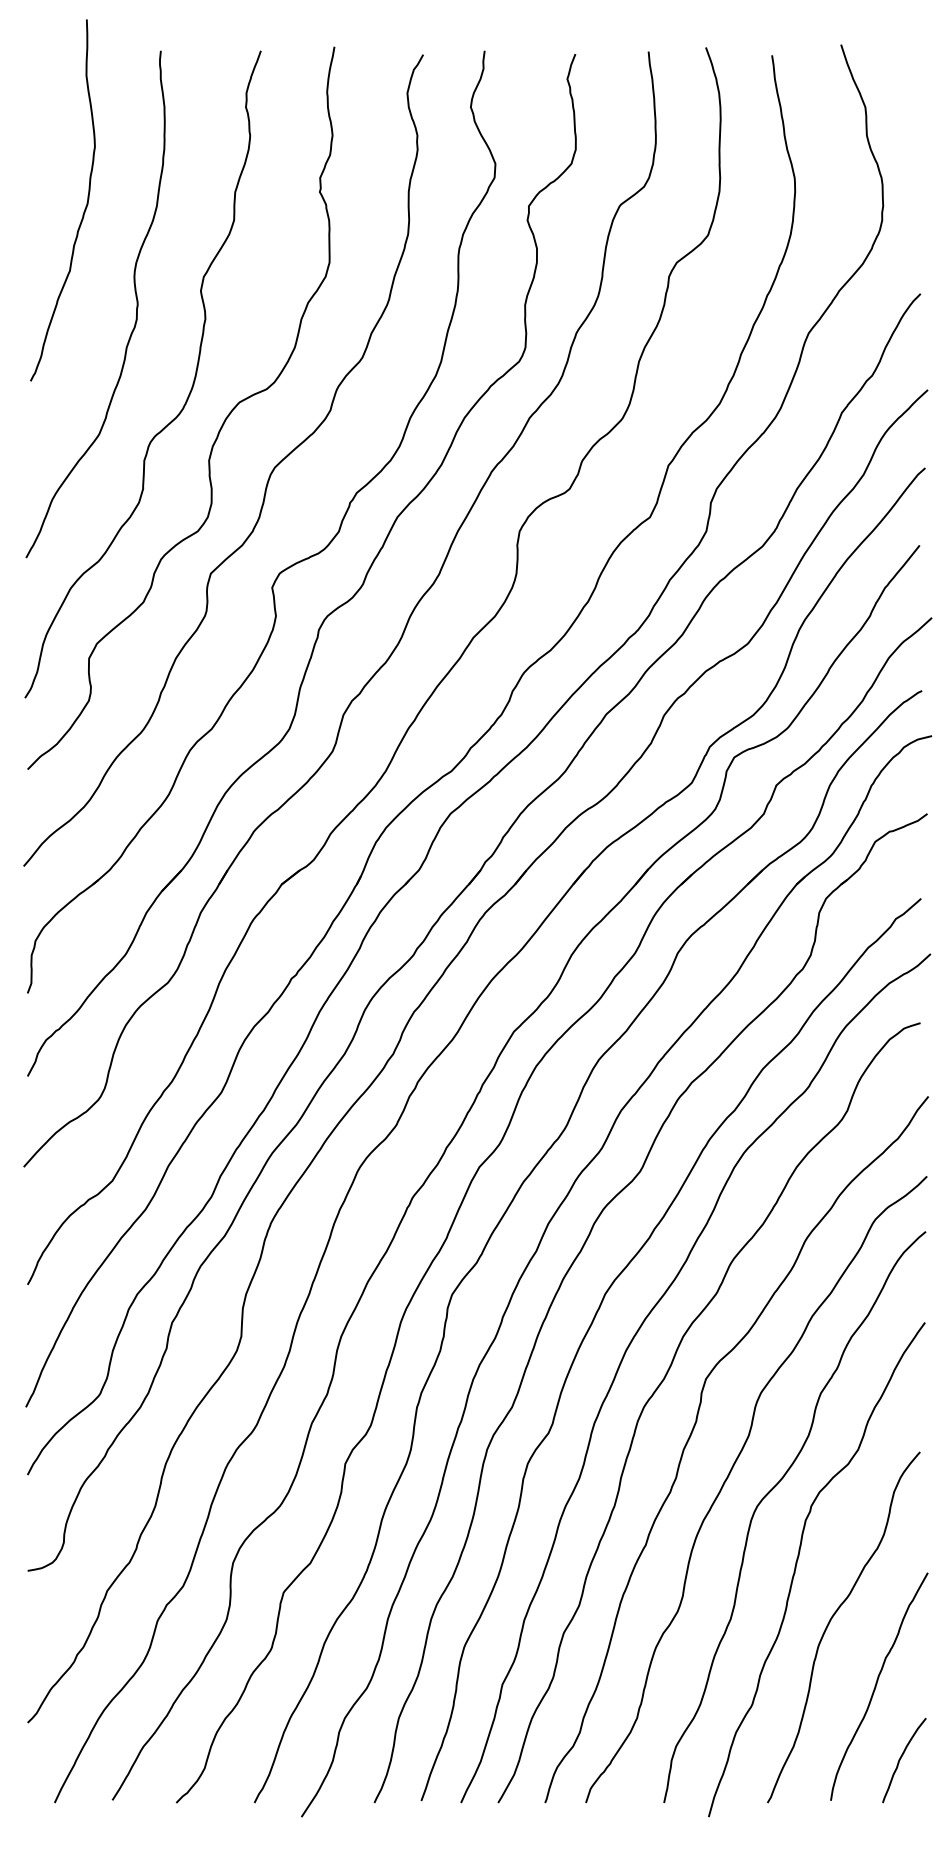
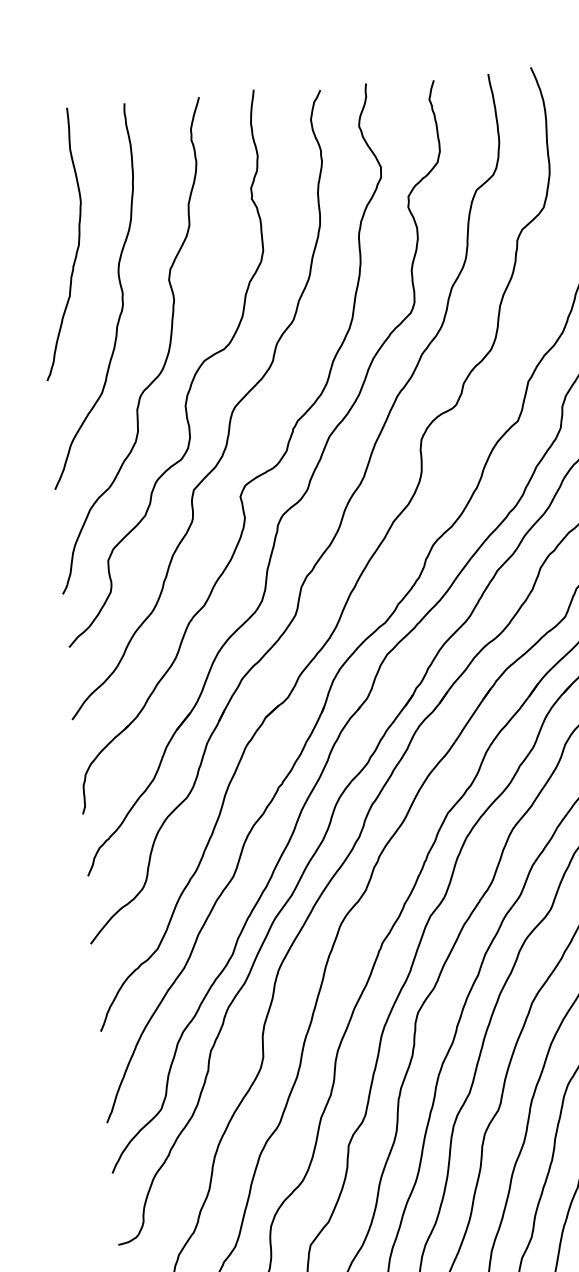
curve: (83, 211) -> (76, 251), moved

